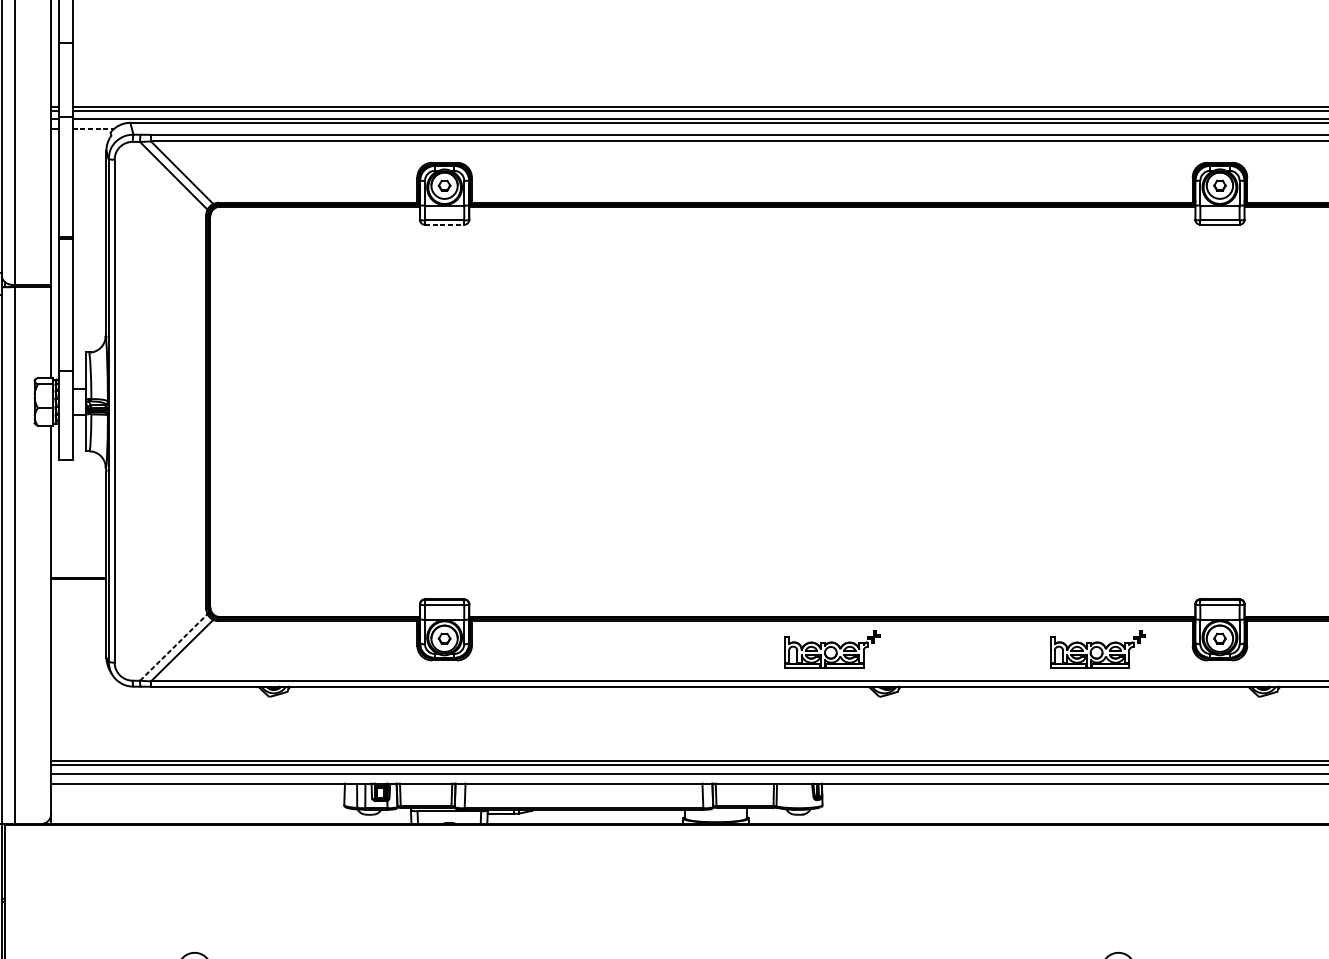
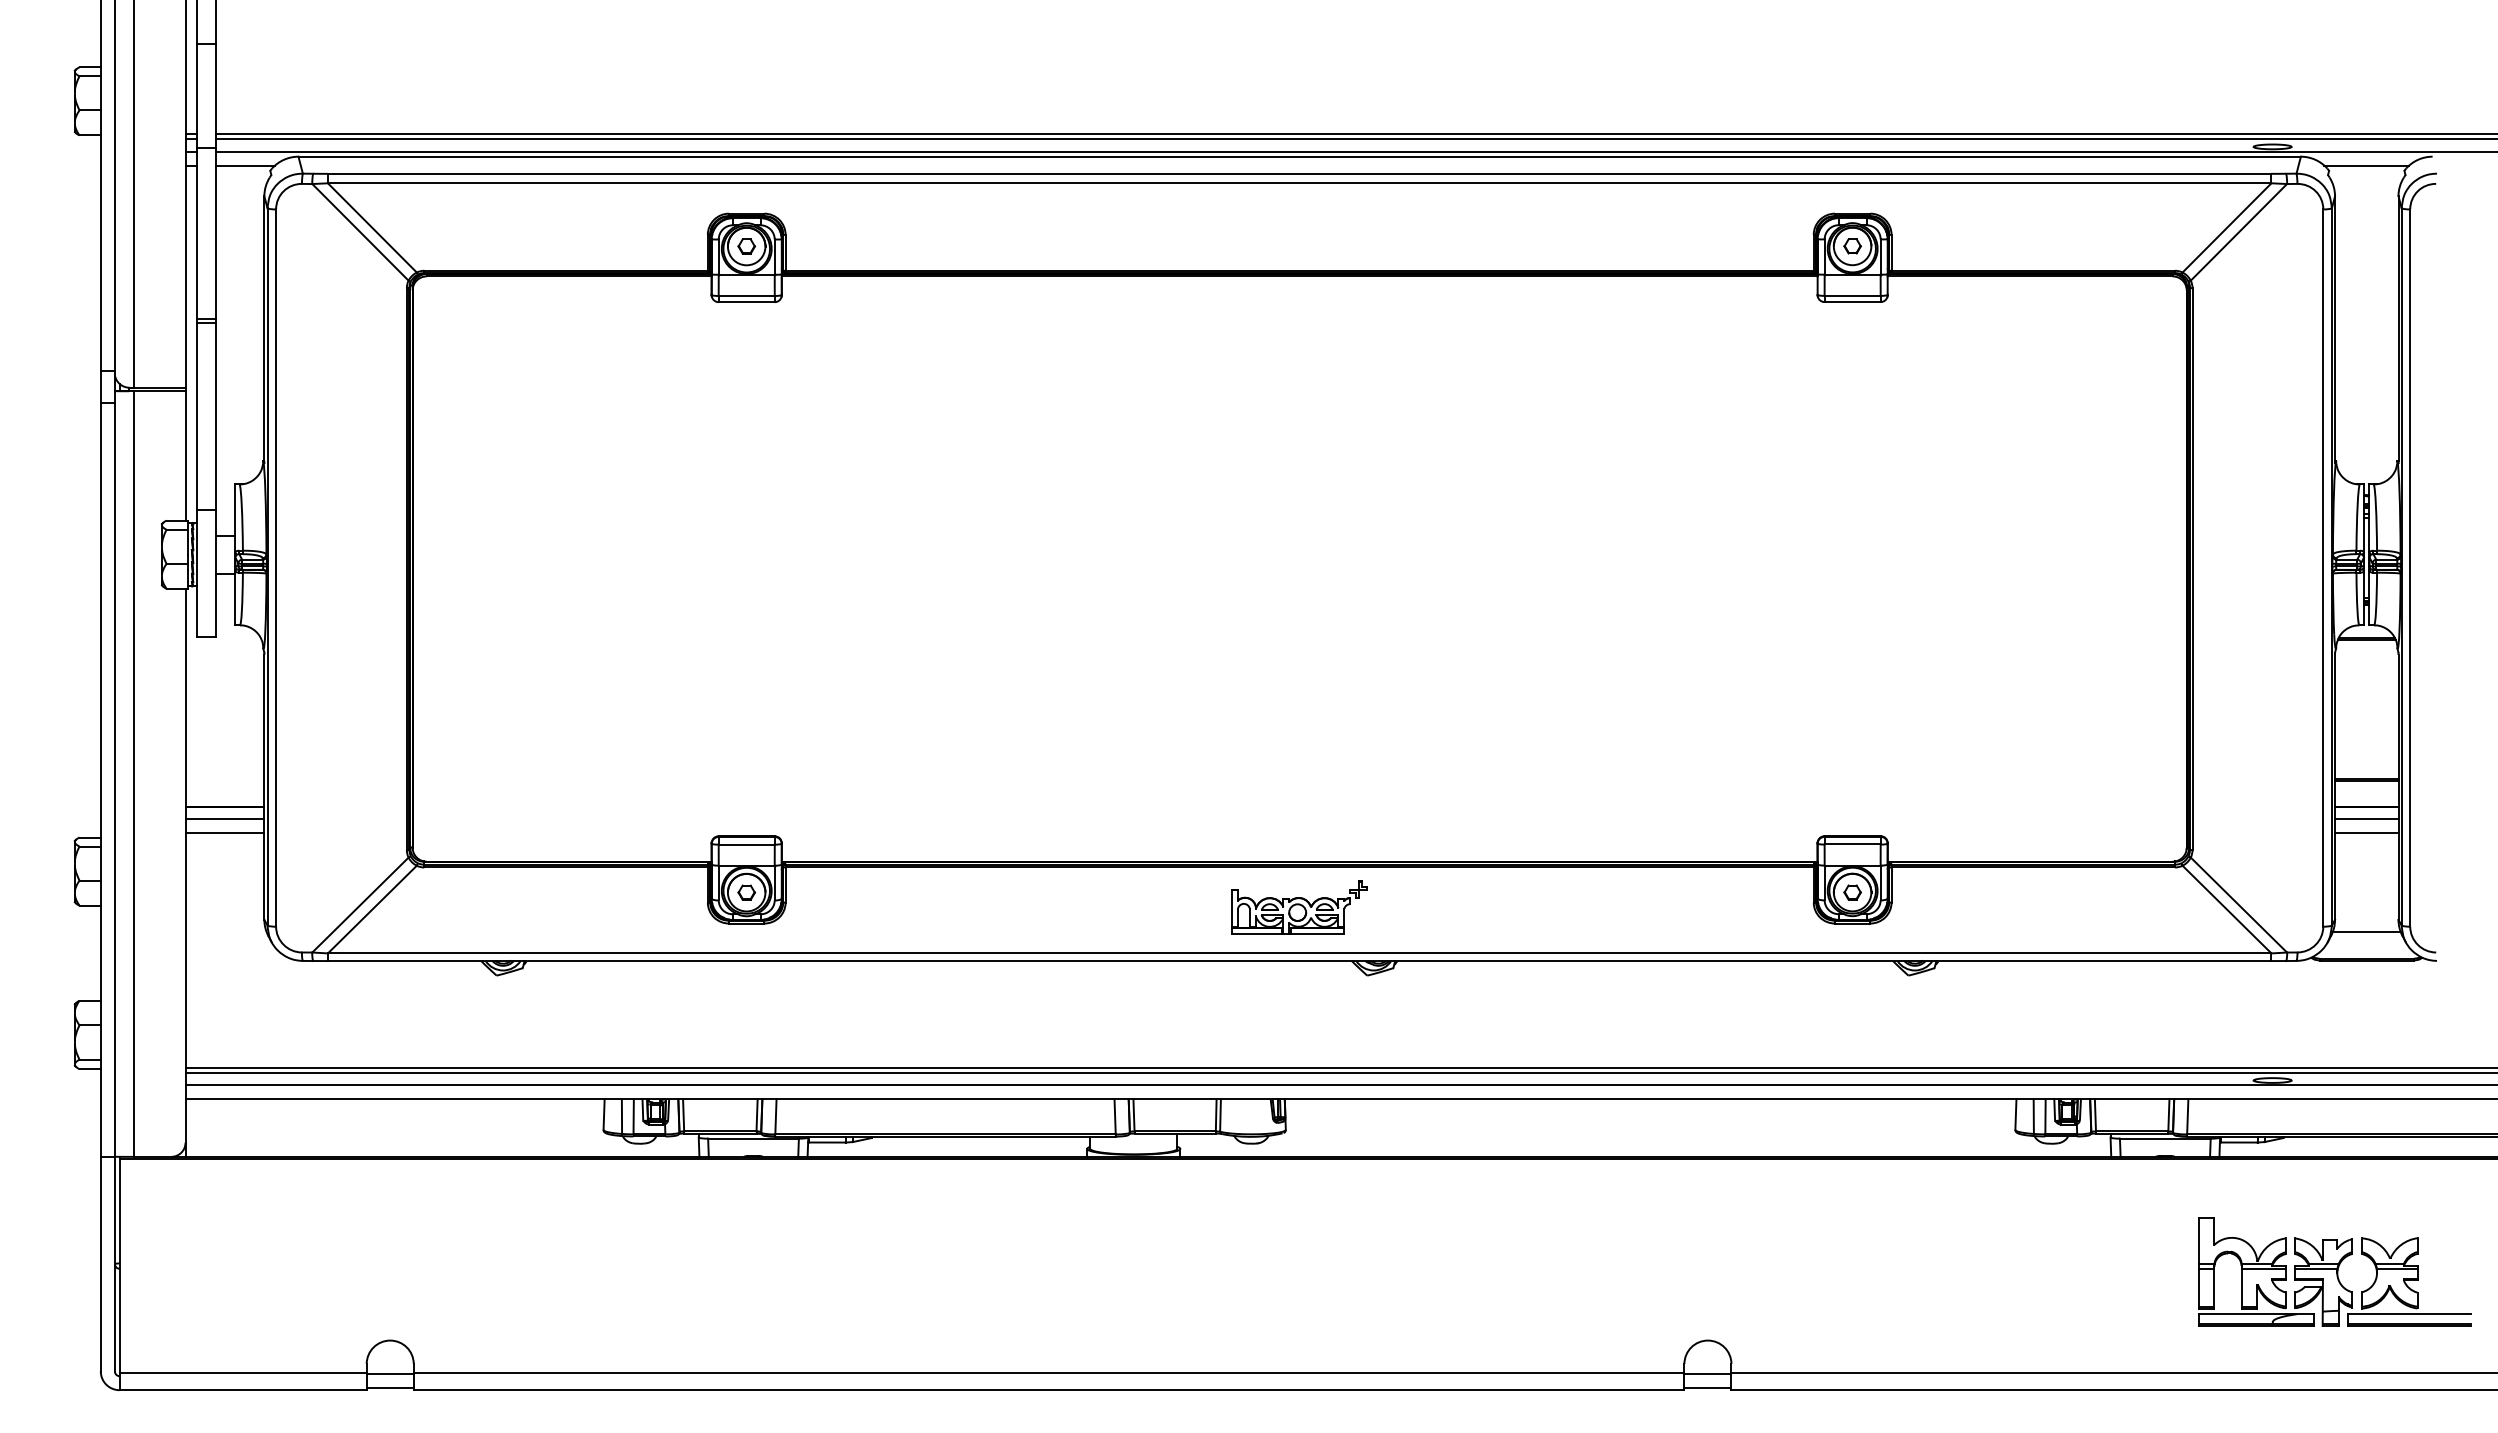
line: (93, 128) -> (246, 165), dashed -> solid
line: (445, 225) -> (747, 302), dashed -> solid
line: (78, 587) -> (224, 819), added
line: (78, 597) -> (224, 833), added
line: (173, 647) -> (360, 905), dashed -> solid
part: (1097, 649) -> (1678, 907), removed

